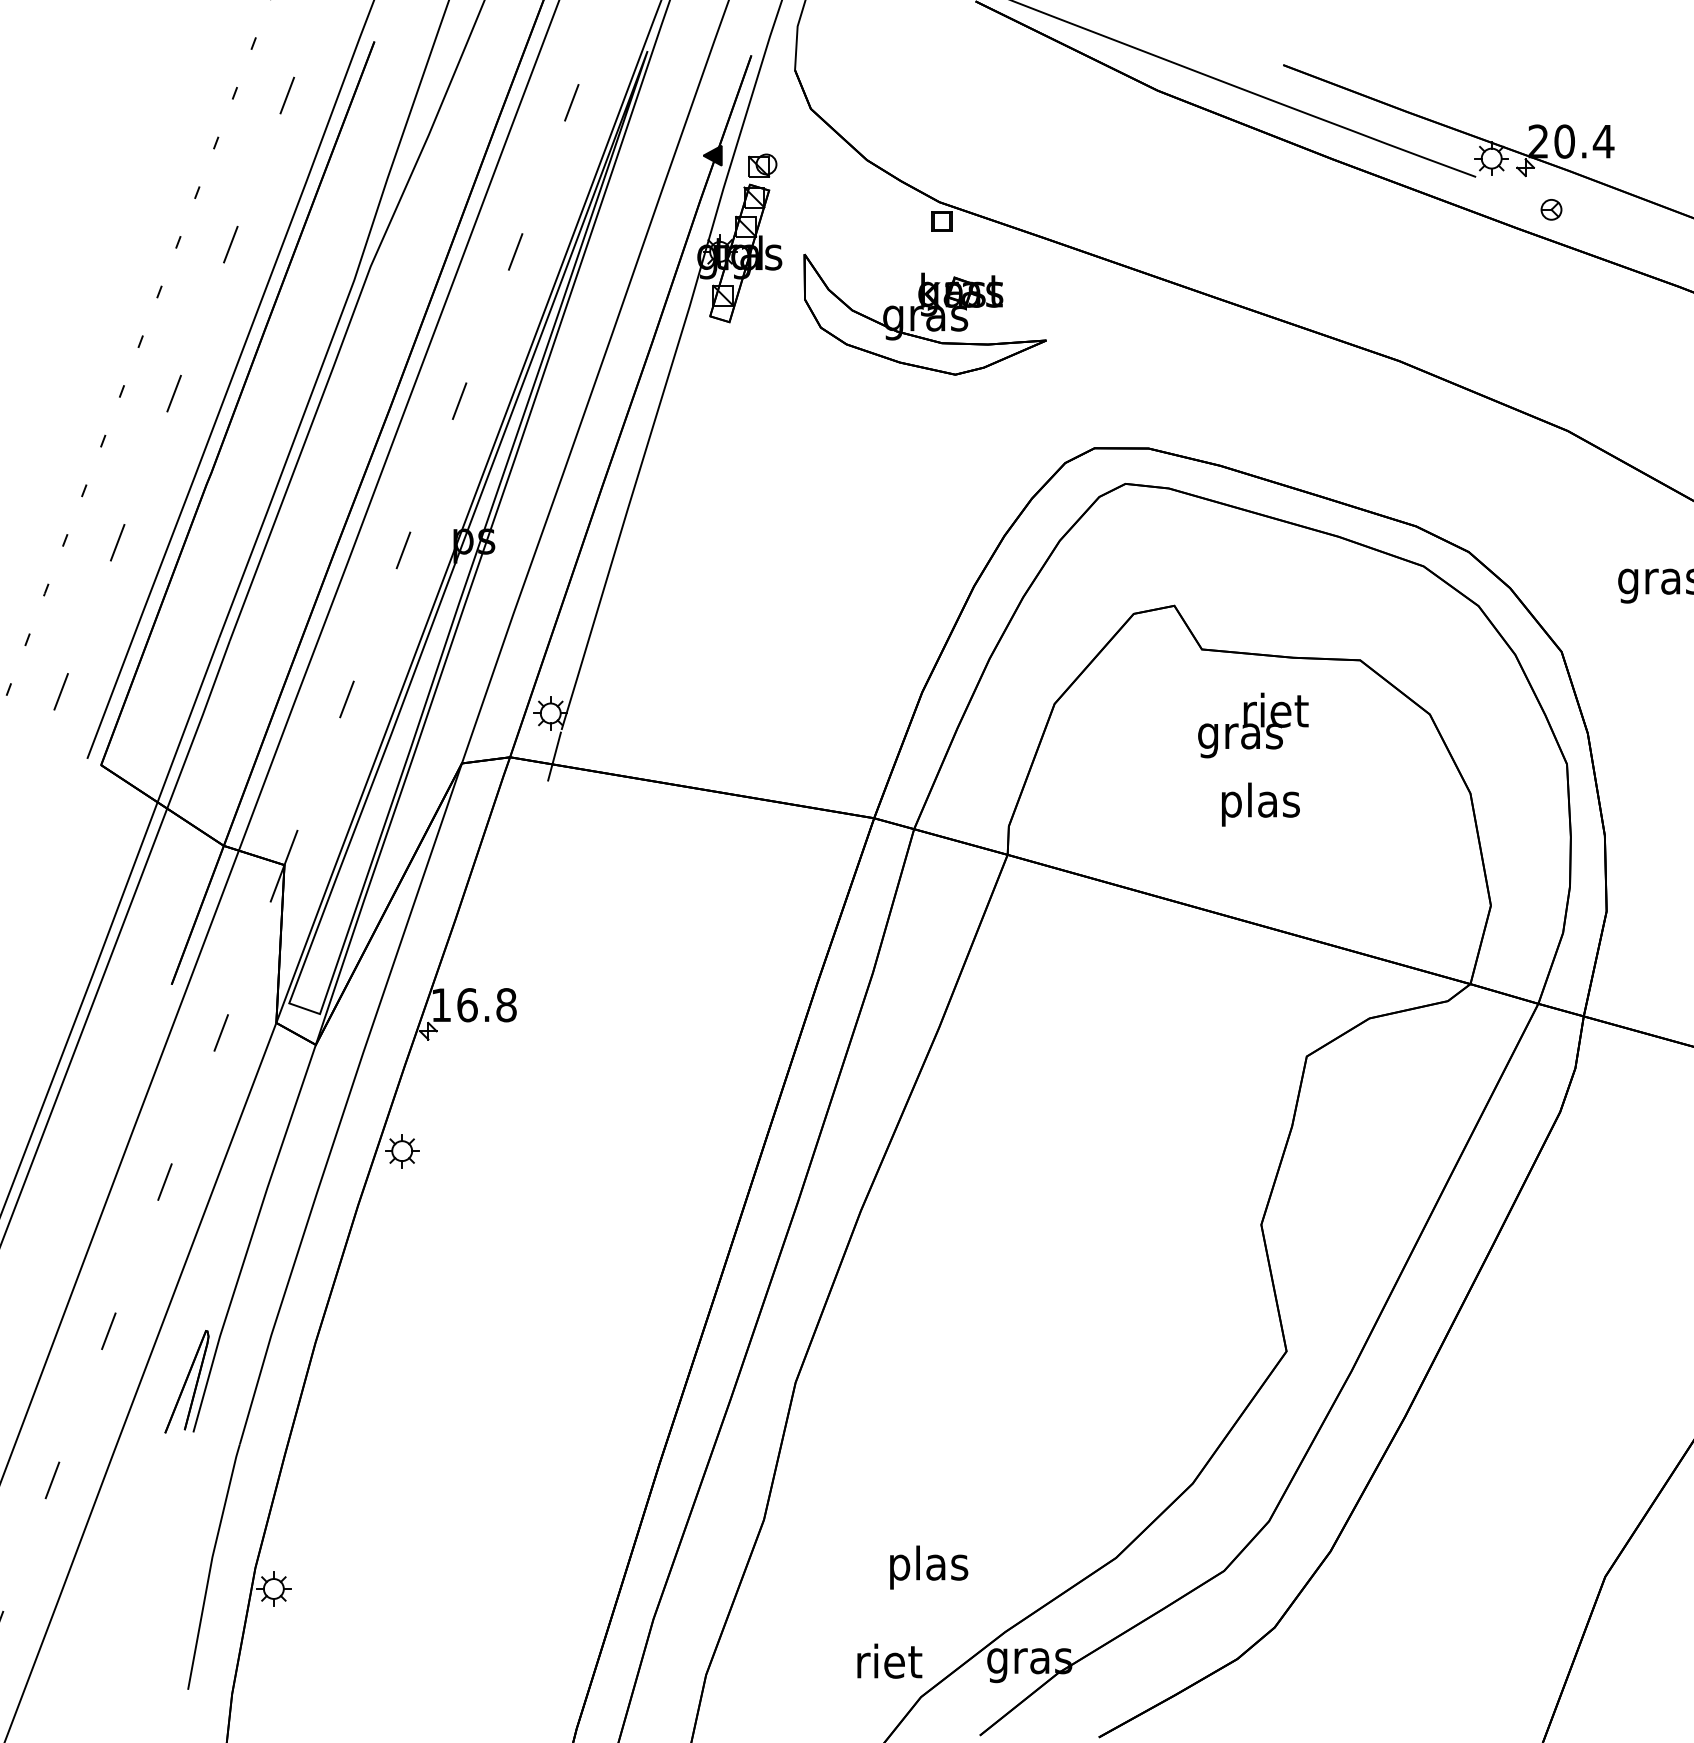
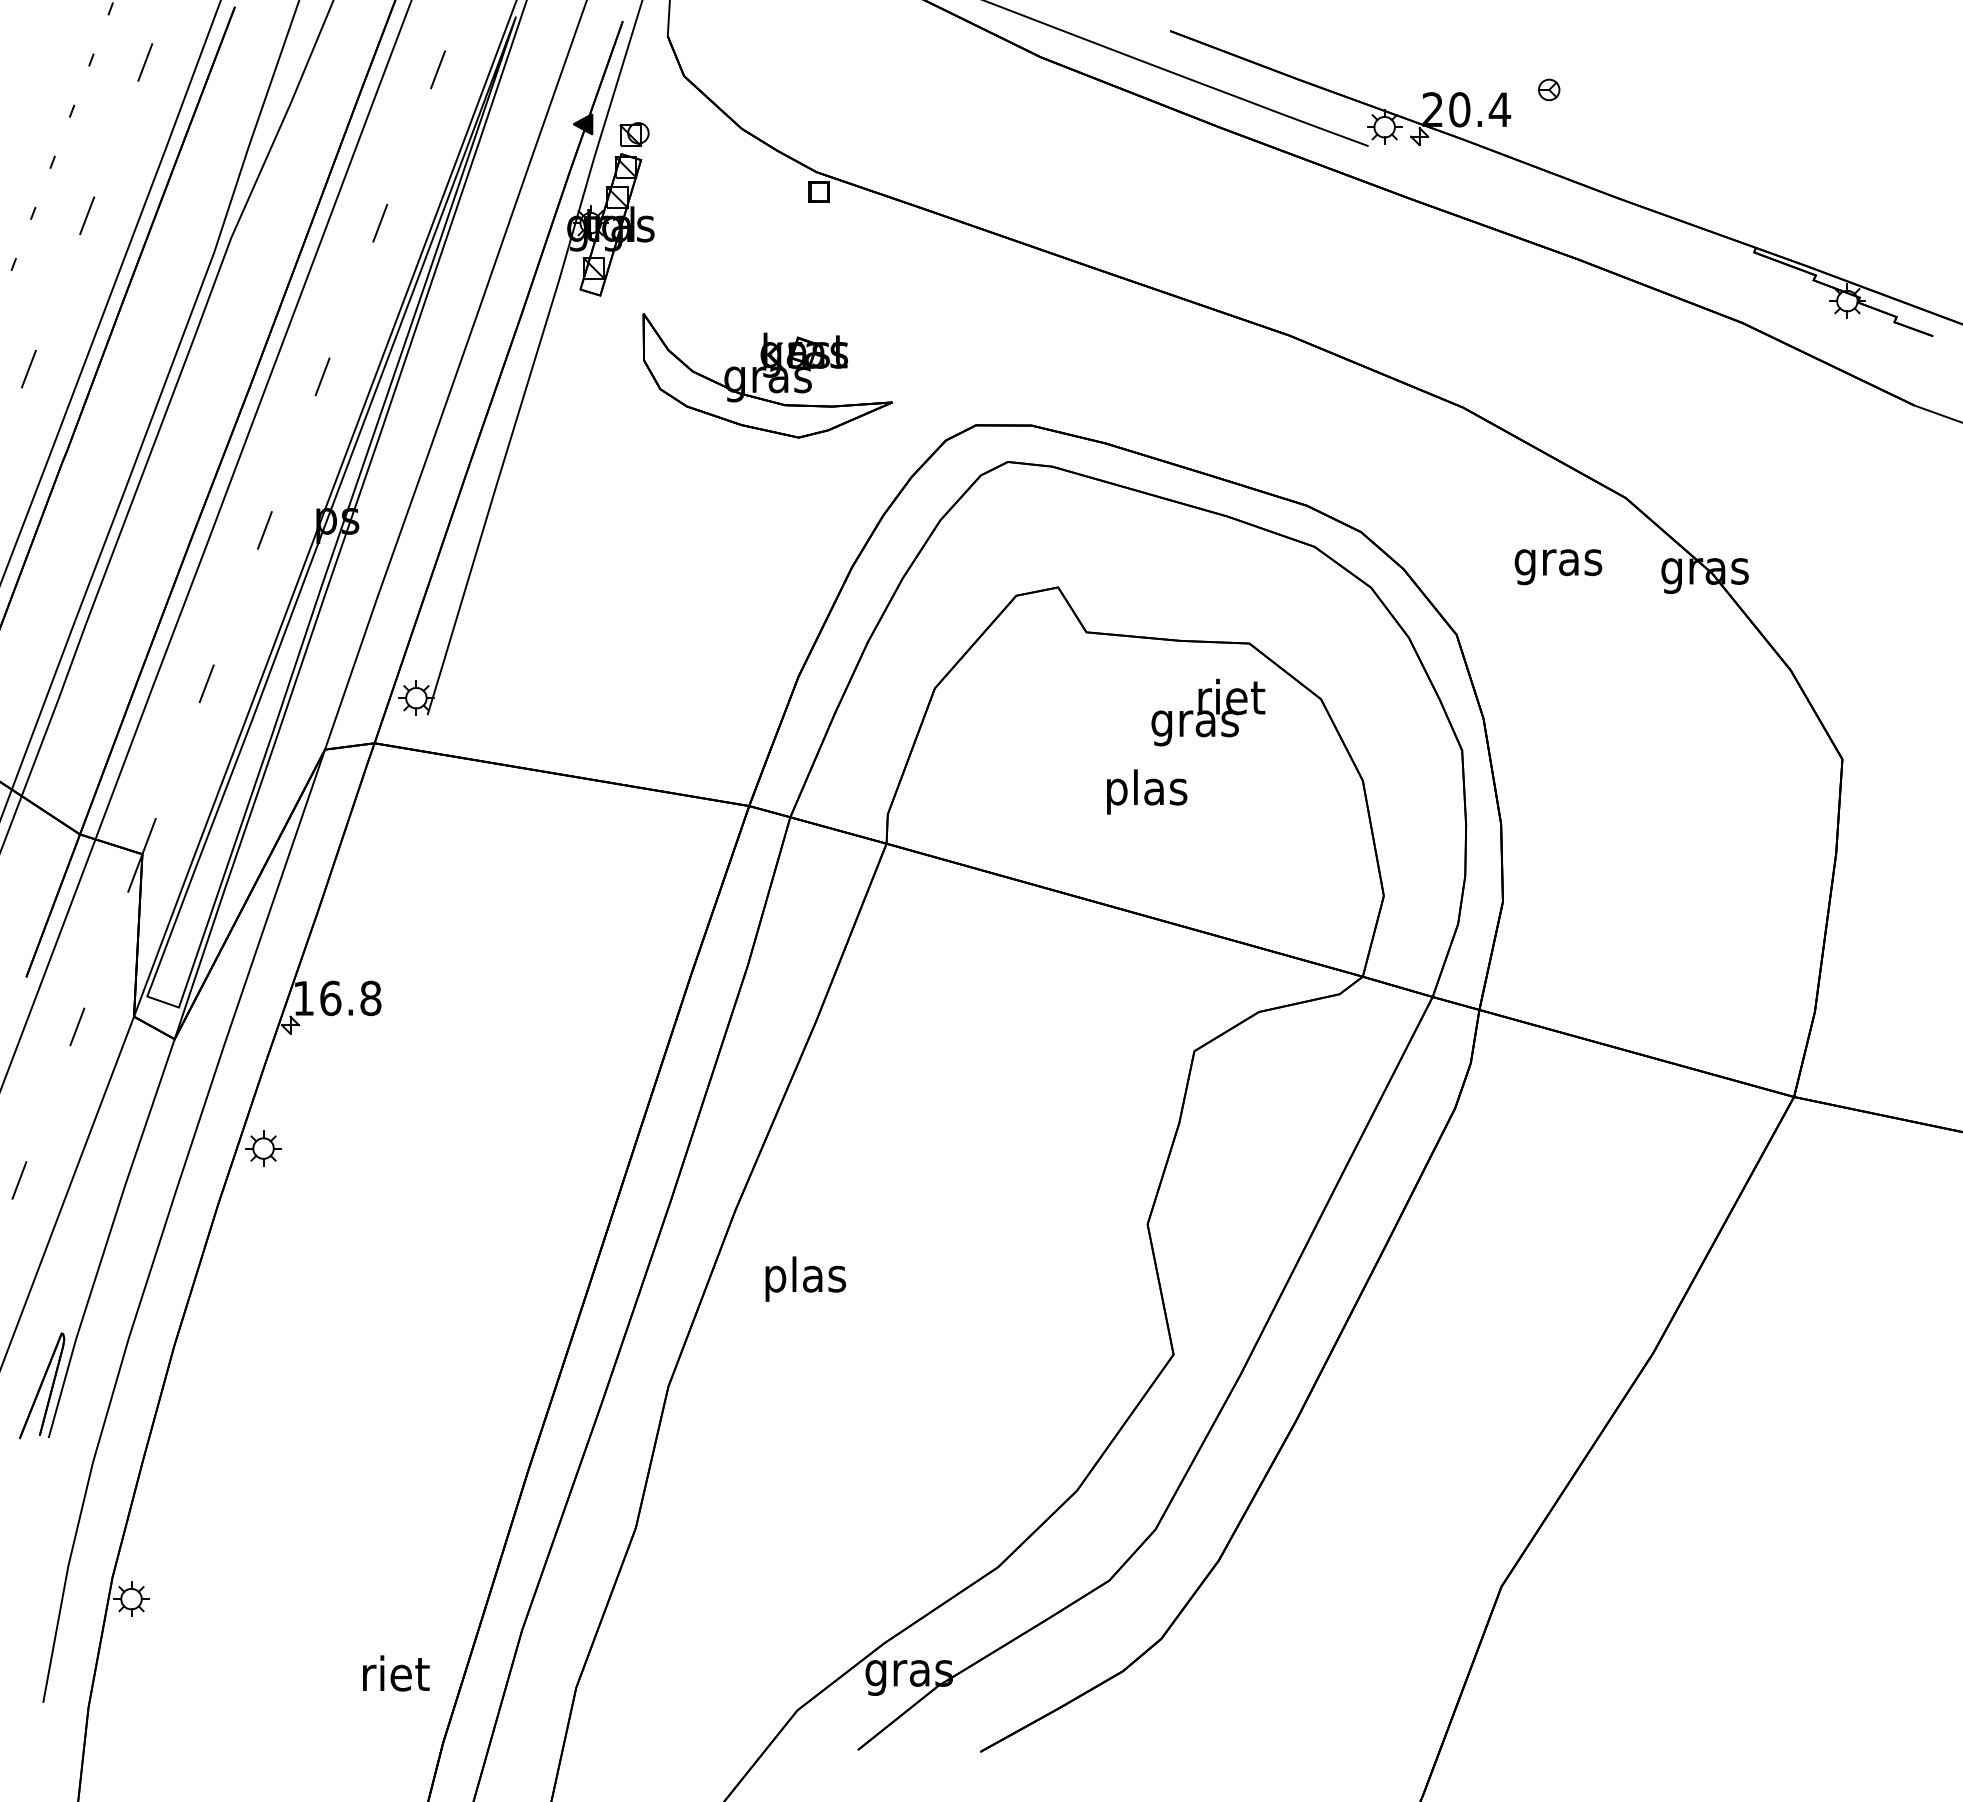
part: (1551, 209) -> (1549, 89), moved
part: (924, 314) -> (767, 375), moved
text: (1253, 725) -> (1208, 712), moved
line: (553, 756) -> (419, 742), removed
text: (928, 1566) -> (805, 1278), moved
text: (890, 1661) -> (396, 1673), moved

